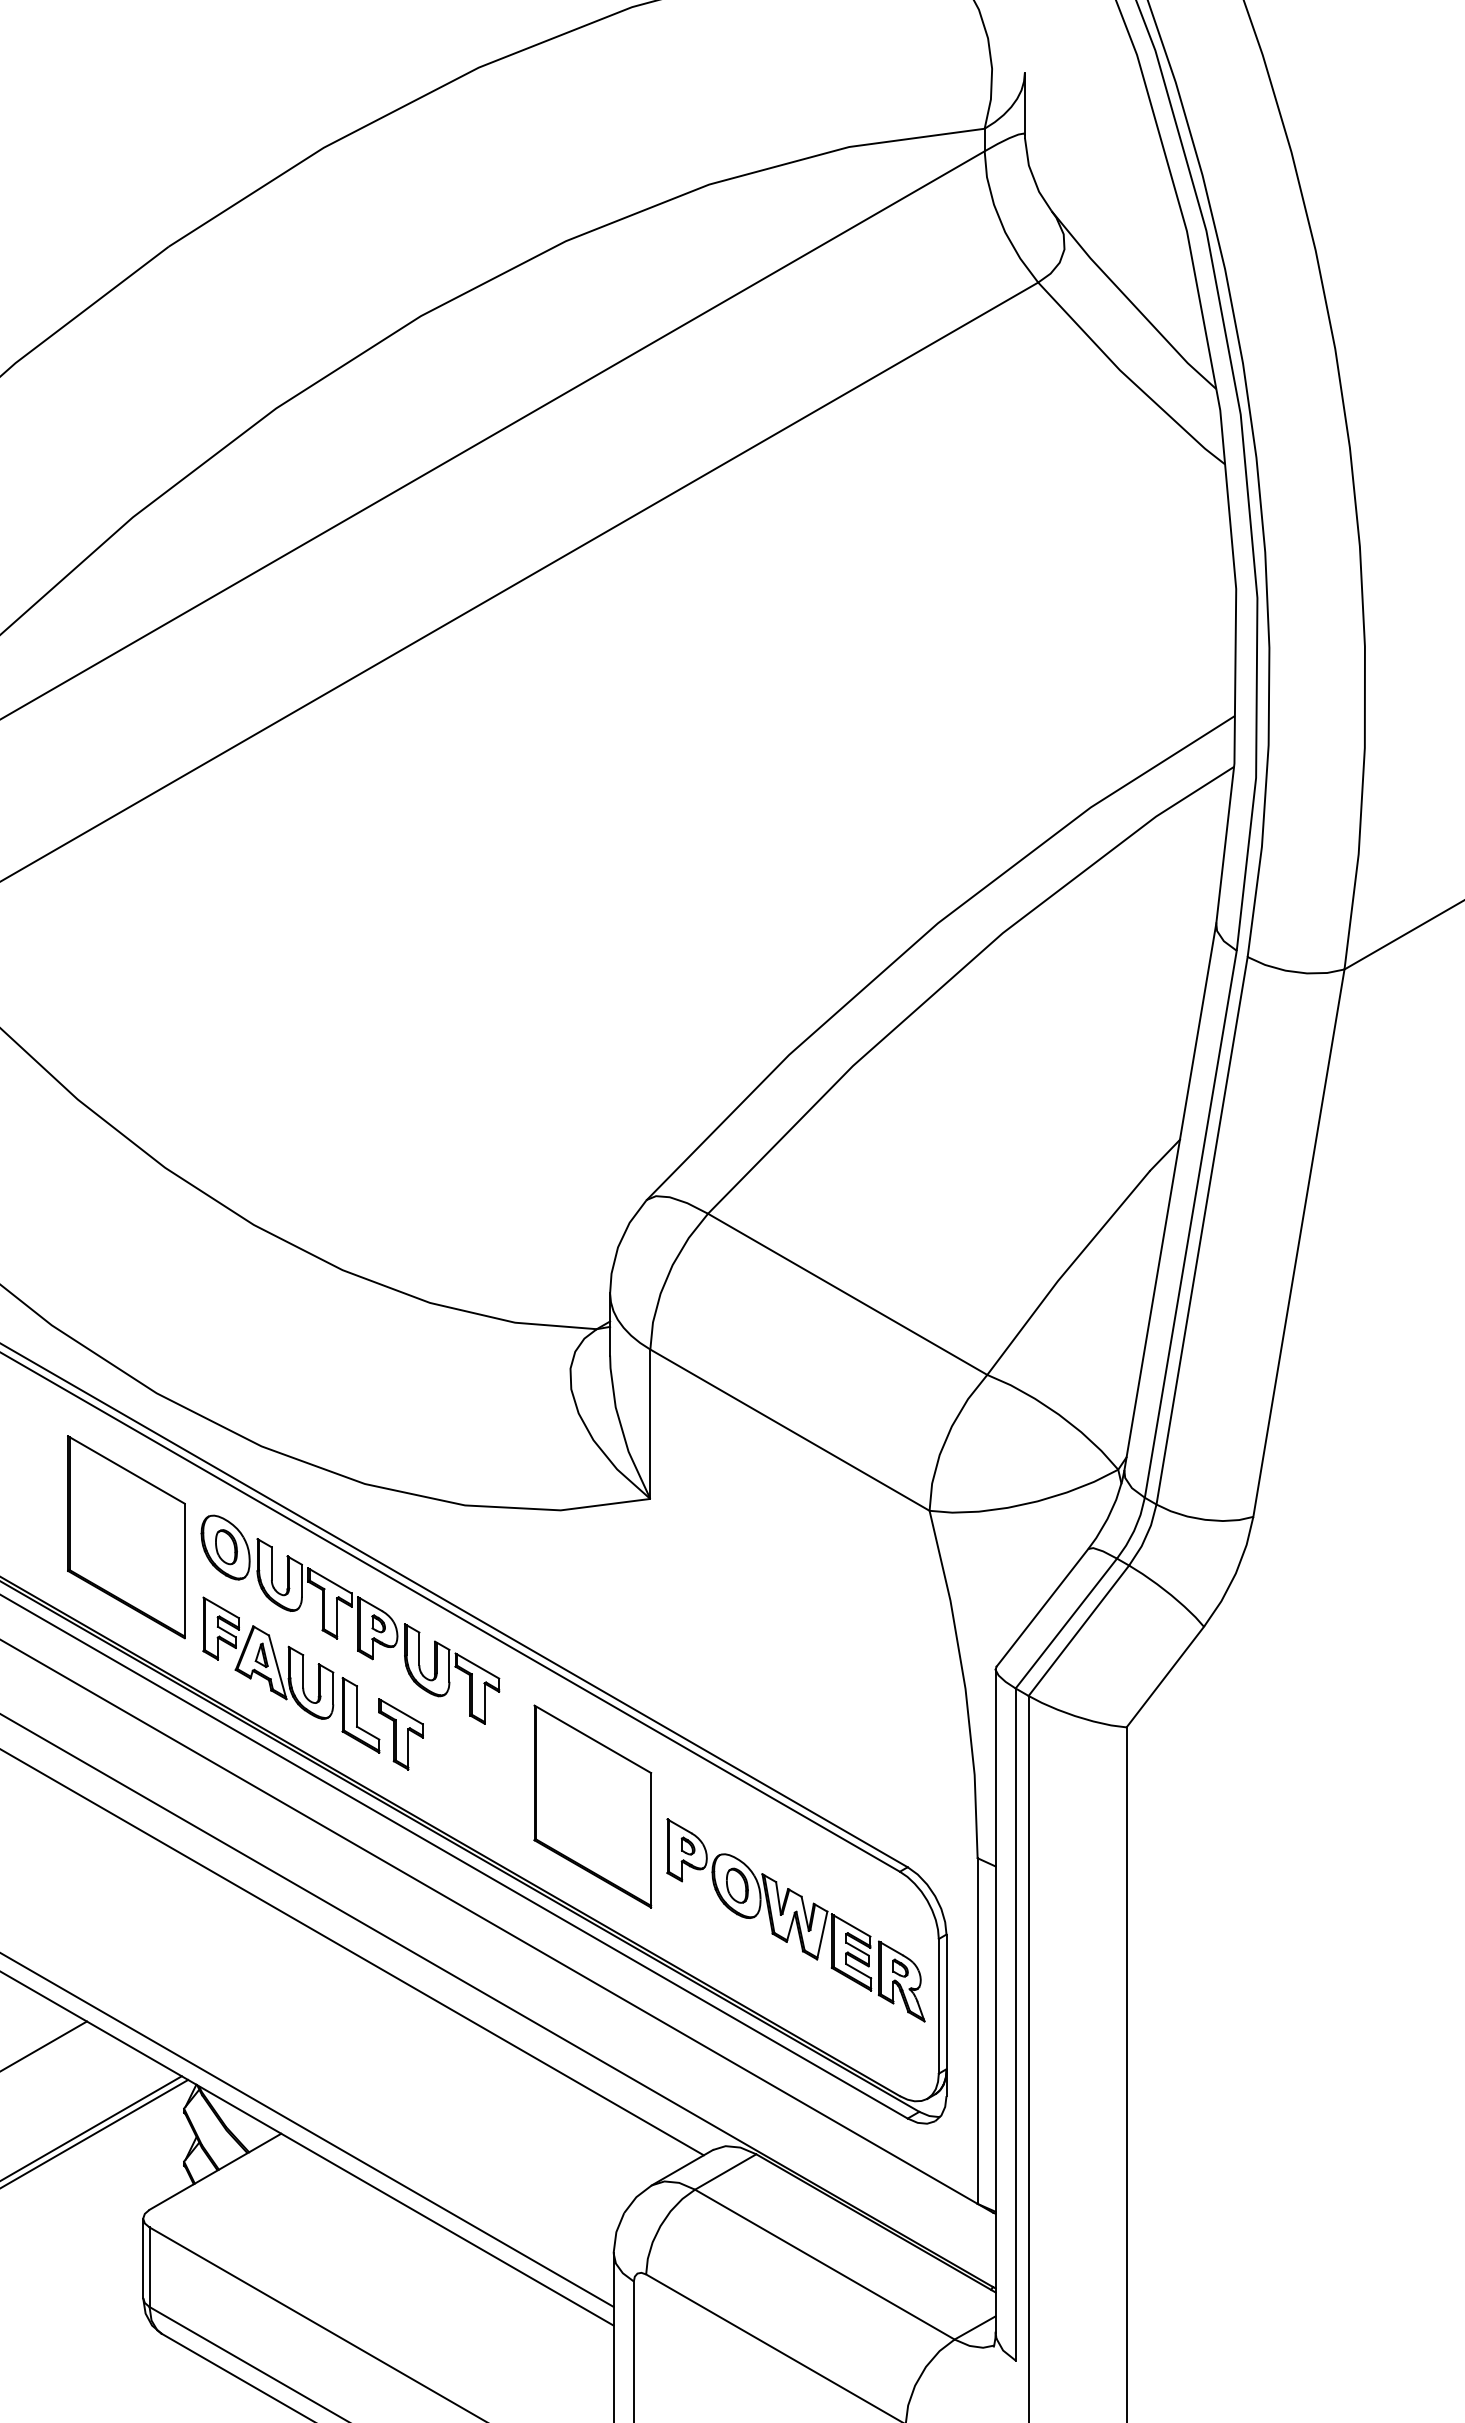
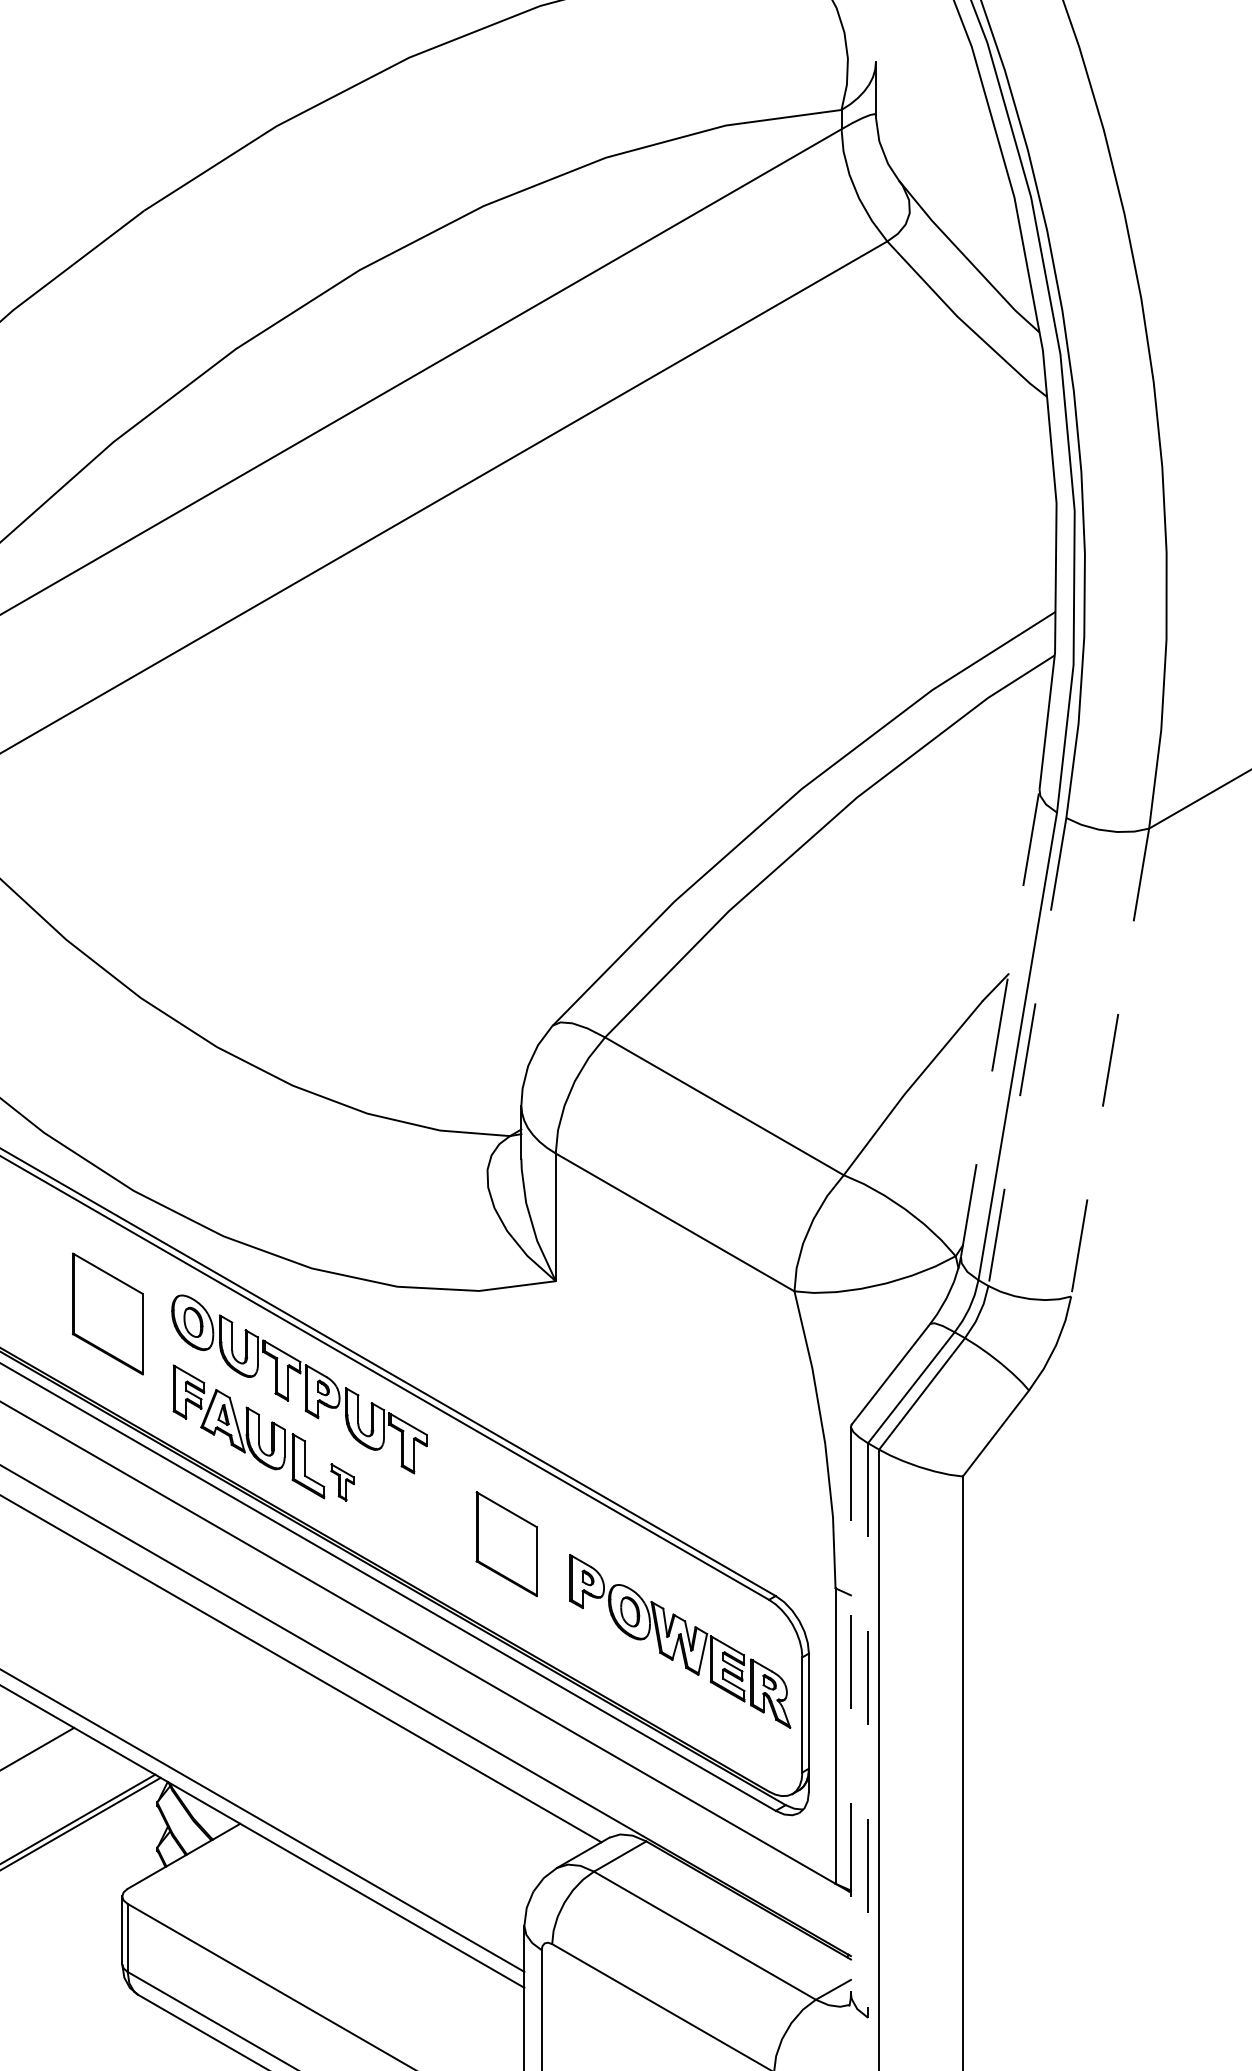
line: (1170, 1196) -> (1000, 1022), solid -> dashed
line: (1202, 1230) -> (1027, 1051), solid -> dashed
line: (1298, 1243) -> (1109, 1062), solid -> dashed
part: (126, 1537) -> (107, 1314), size x0.7
part: (400, 1734) -> (342, 1482), size x0.6
part: (592, 1806) -> (506, 1544), size x0.6
line: (995, 2000) -> (850, 1709), solid -> dashed
line: (1015, 2025) -> (867, 1731), solid -> dashed

